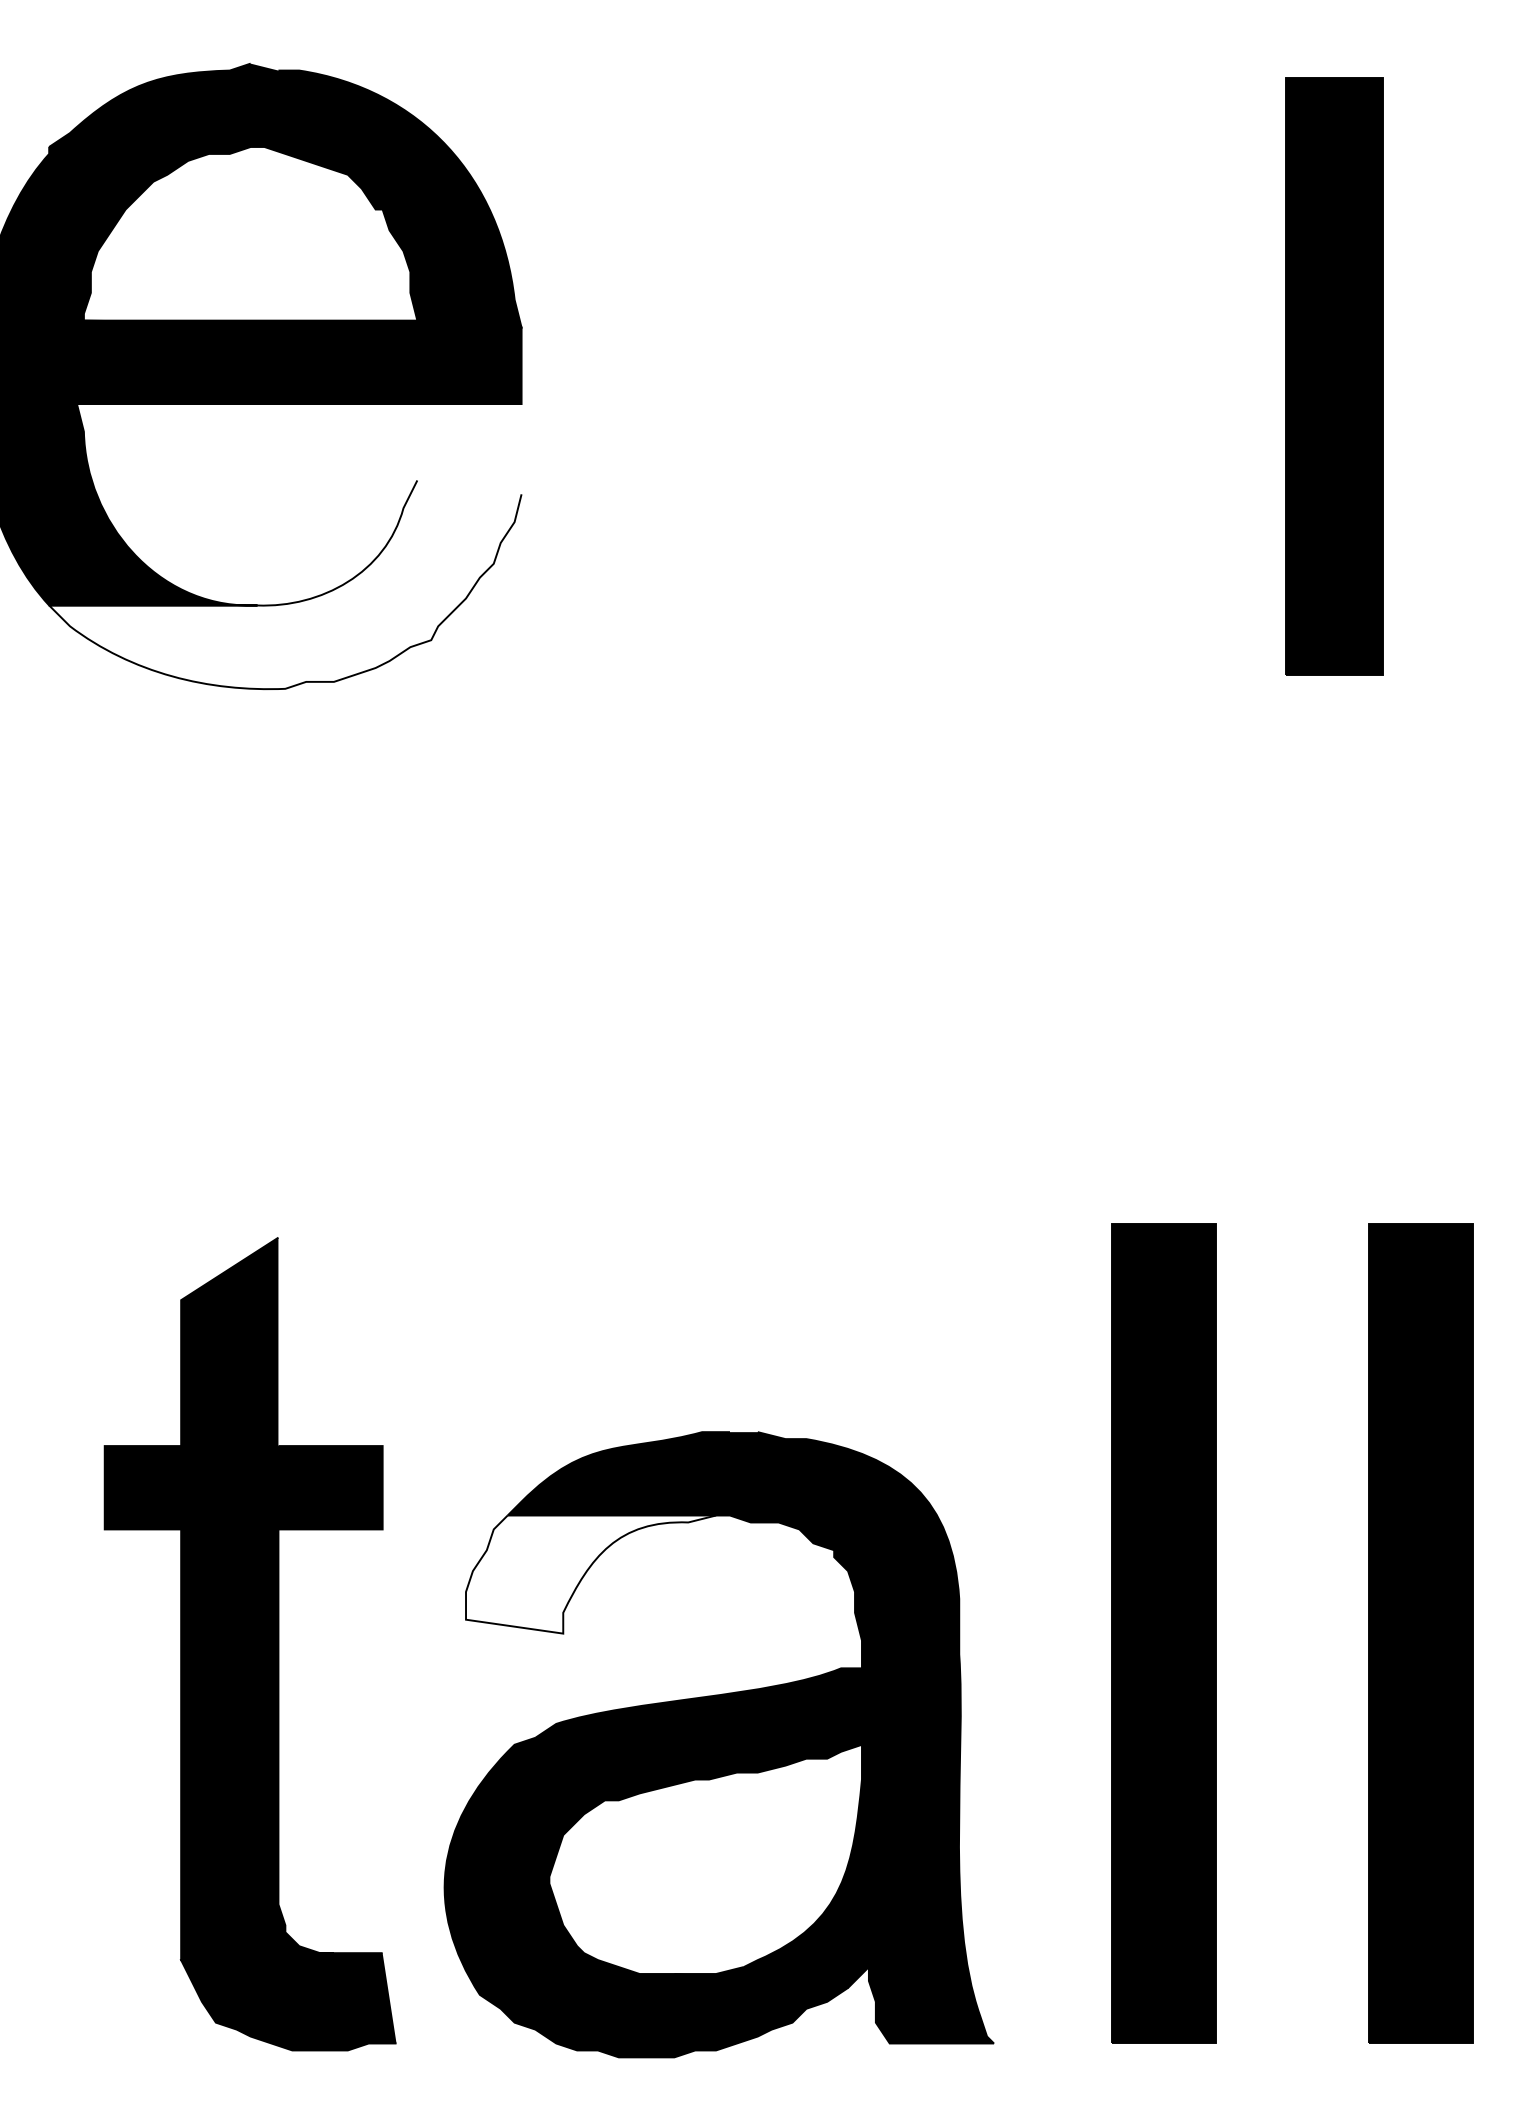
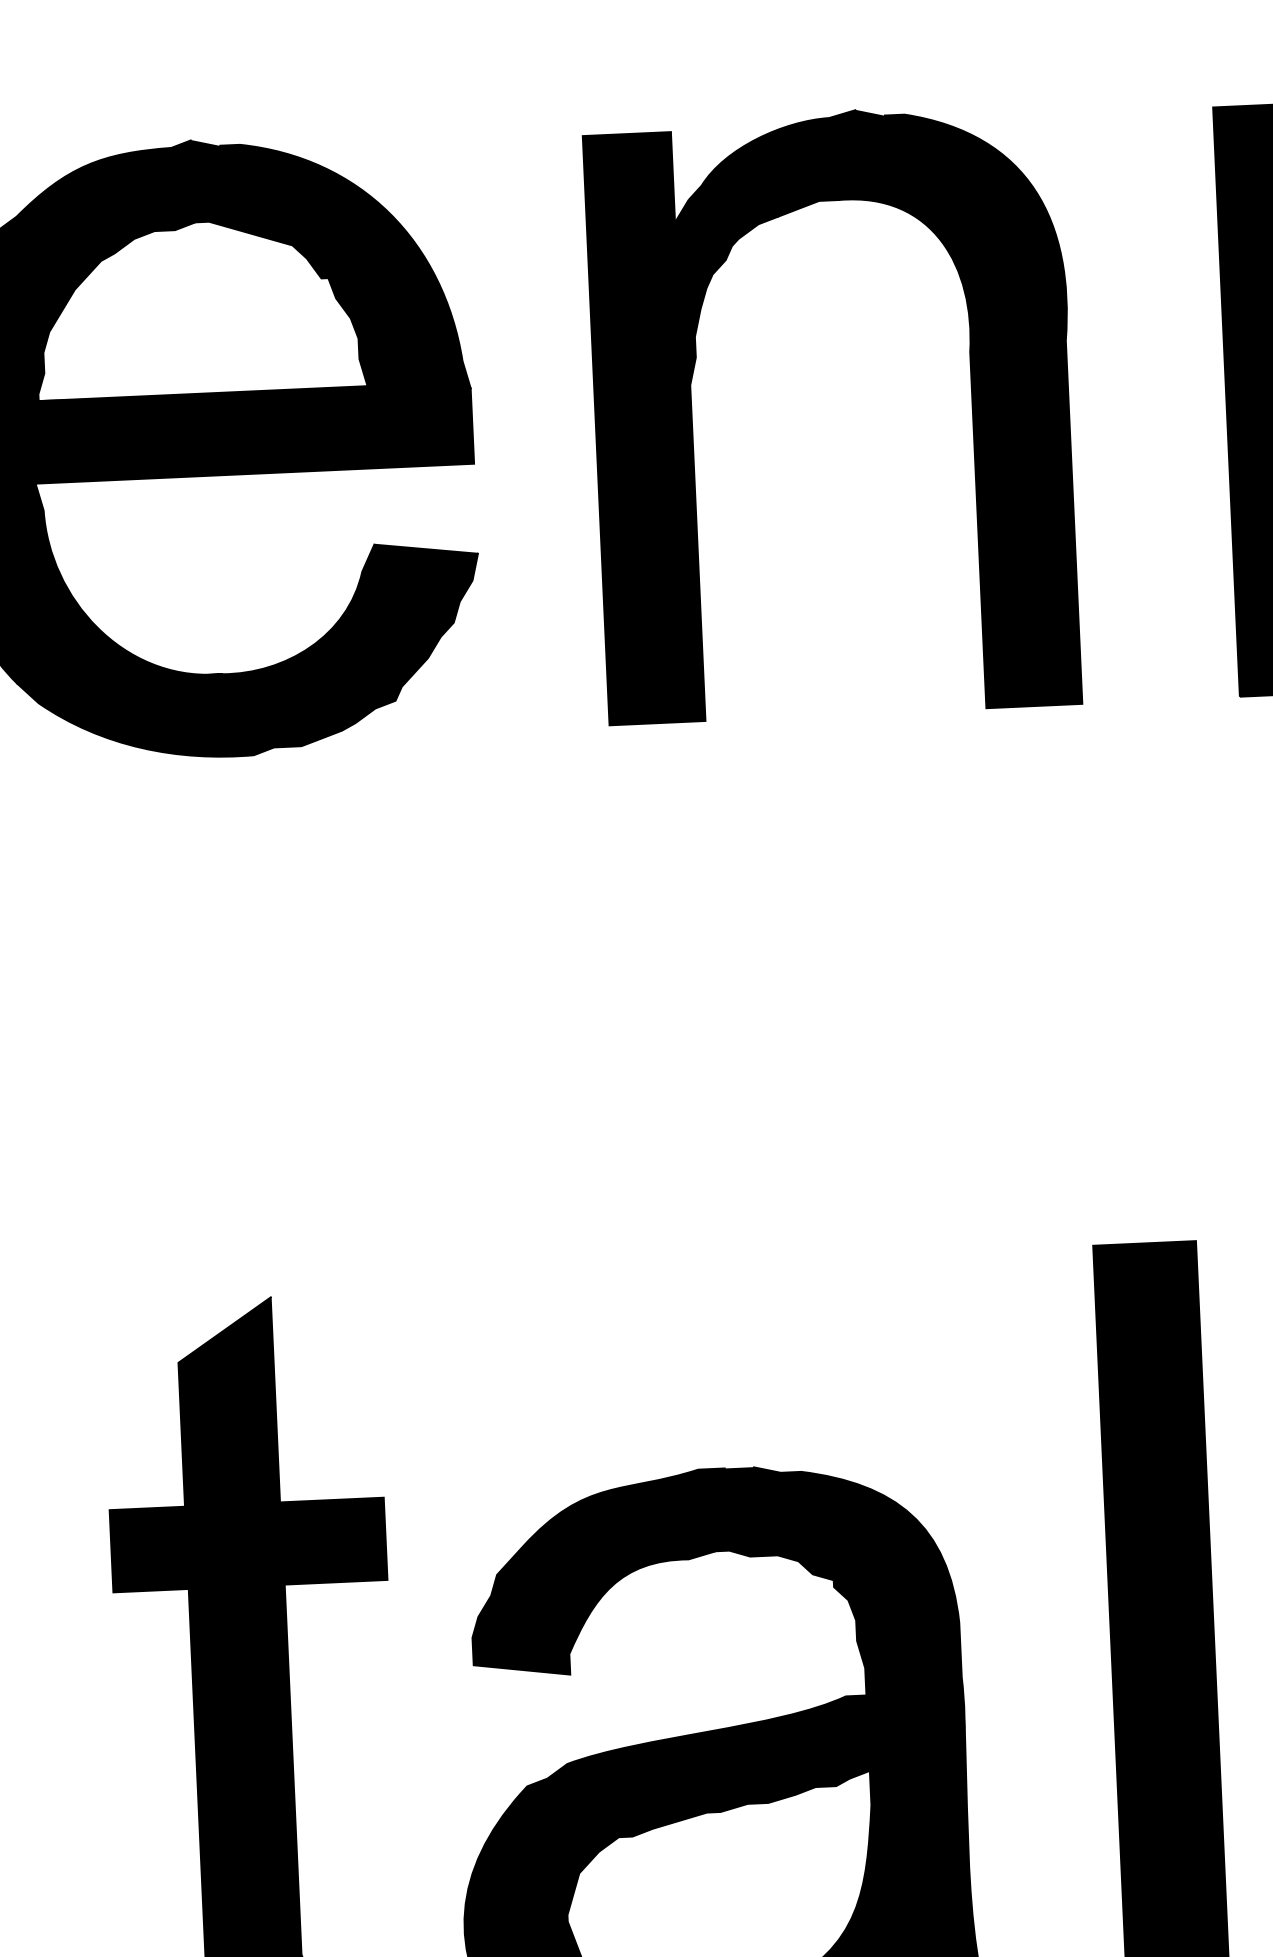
part: (1027, 369) -> (971, 407), added
fill: (285, 584) -> (249, 652), added
fill: (591, 1574) -> (595, 1615), added

